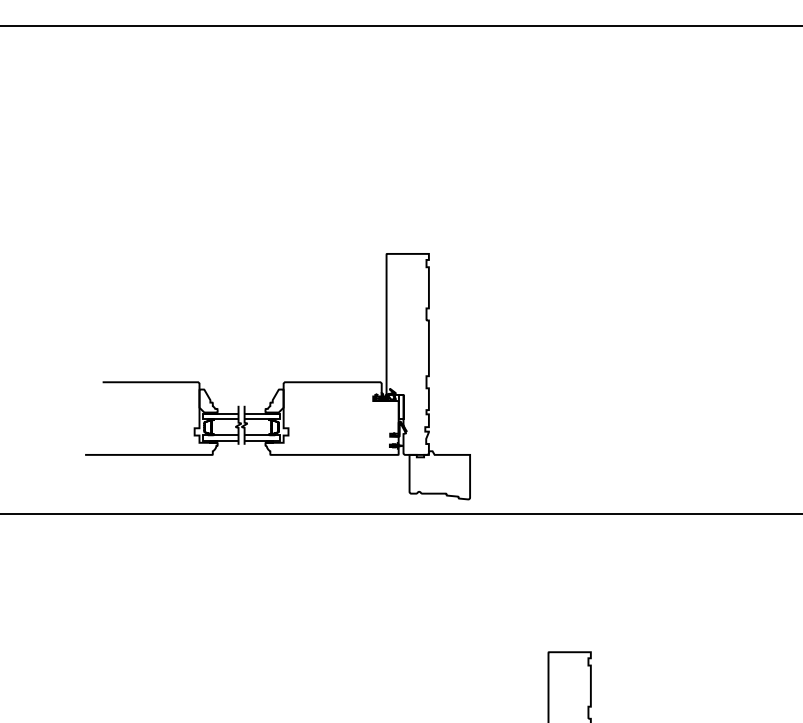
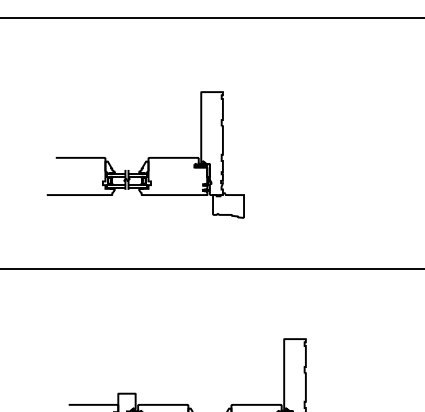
part: (277, 375) -> (145, 154), moved

